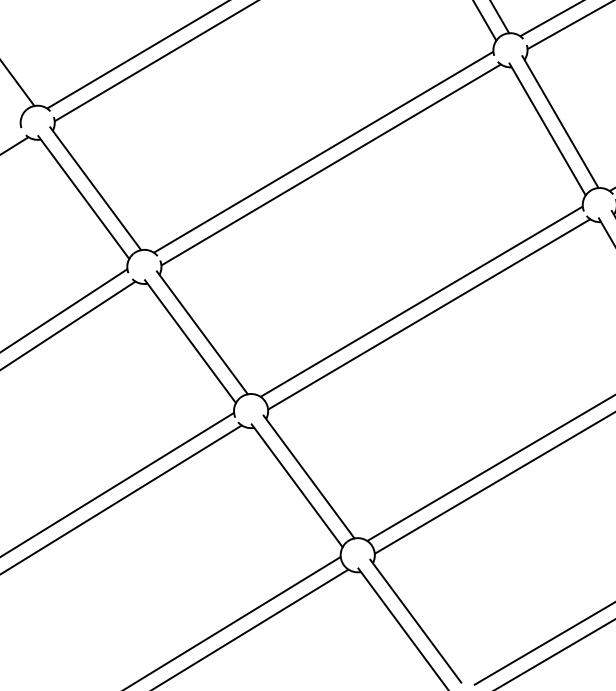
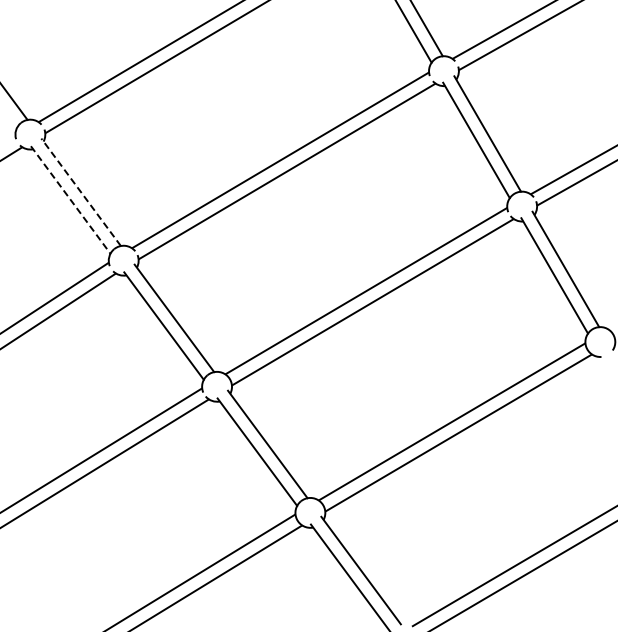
line: (96, 188) -> (81, 192), solid -> dashed
line: (83, 196) -> (70, 199), solid -> dashed

